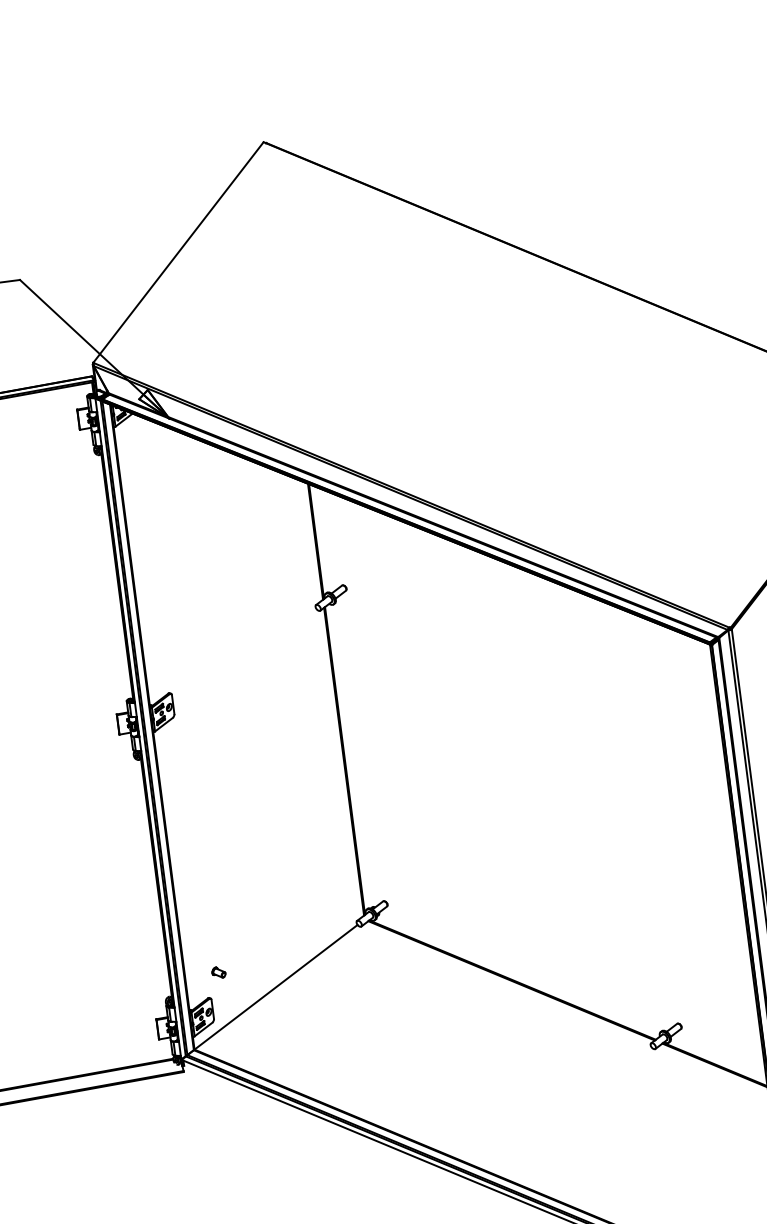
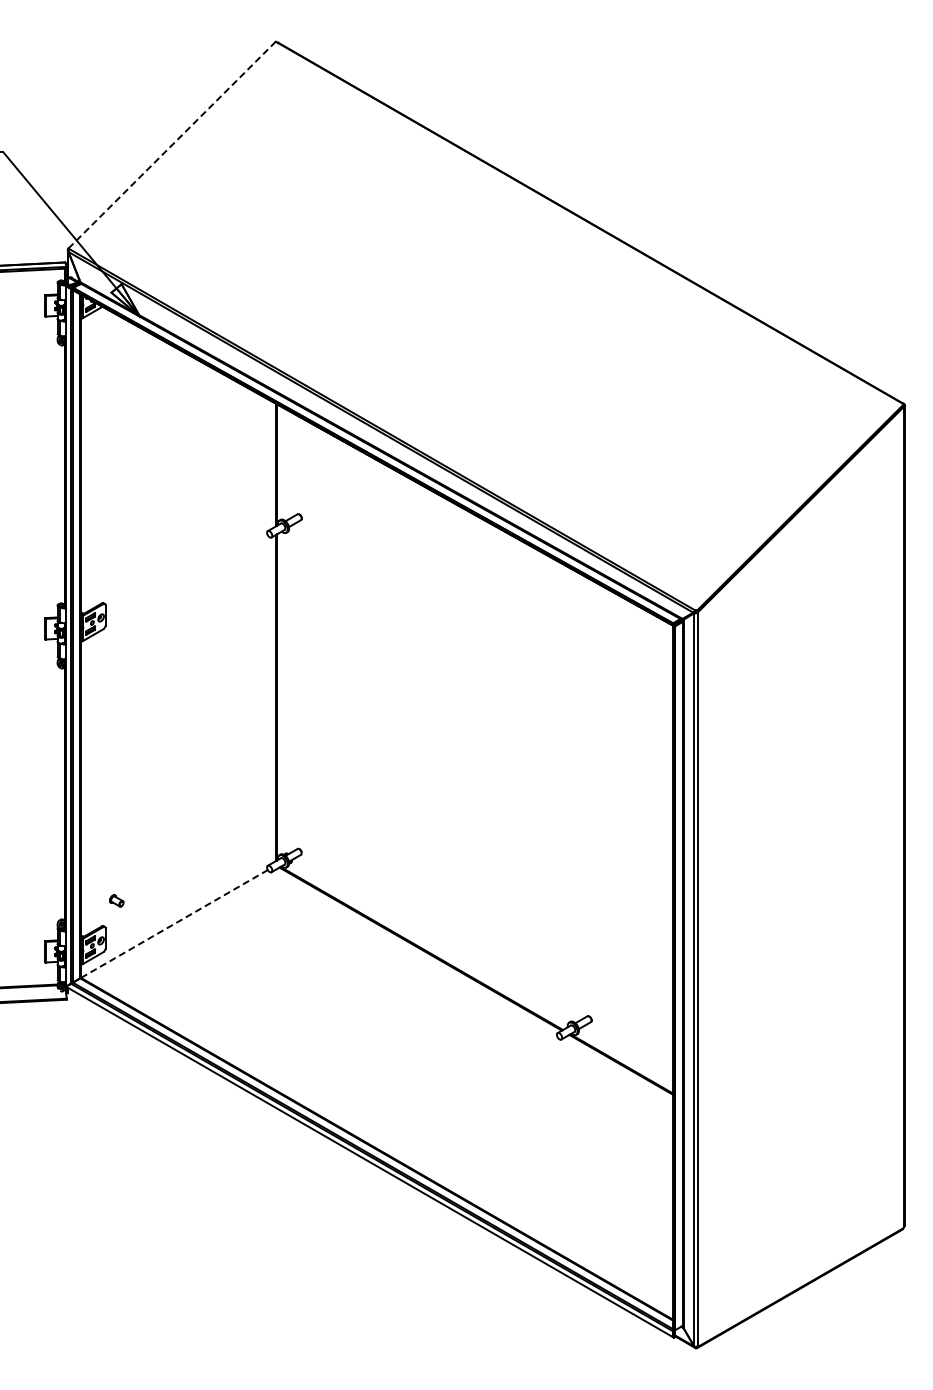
line: (178, 251) -> (172, 144), solid -> dashed
line: (276, 986) -> (174, 923), solid -> dashed

